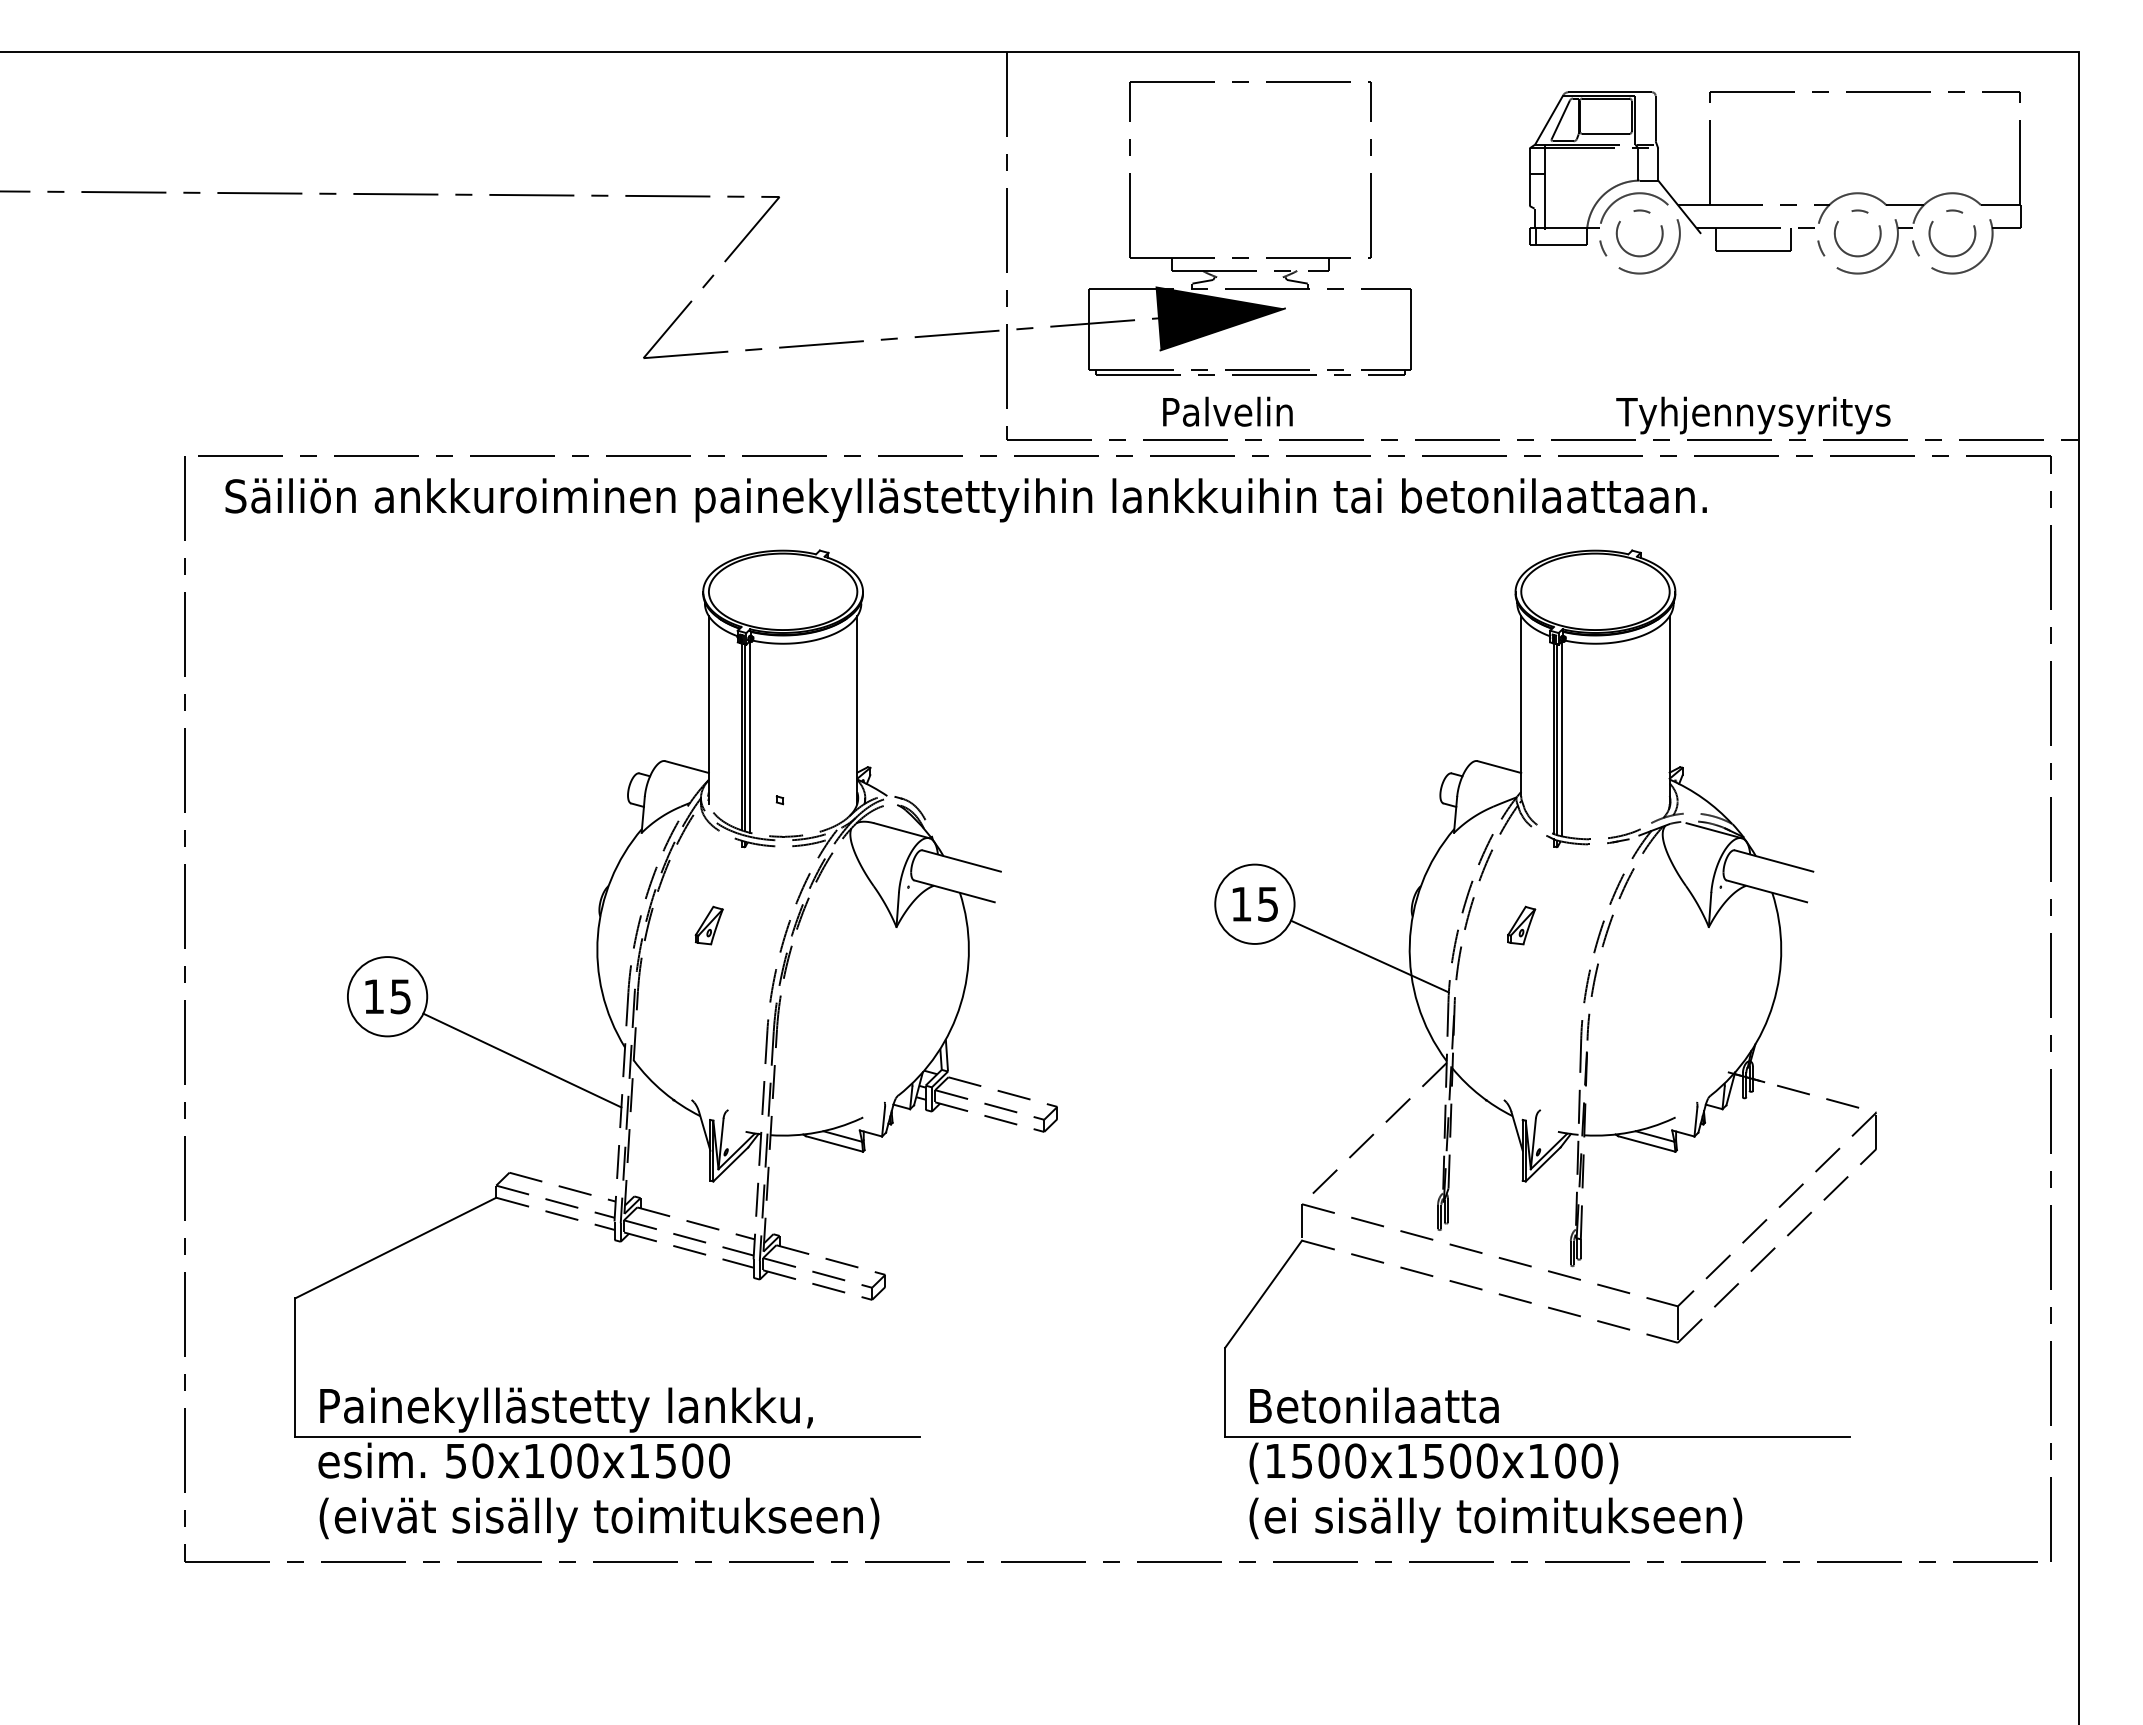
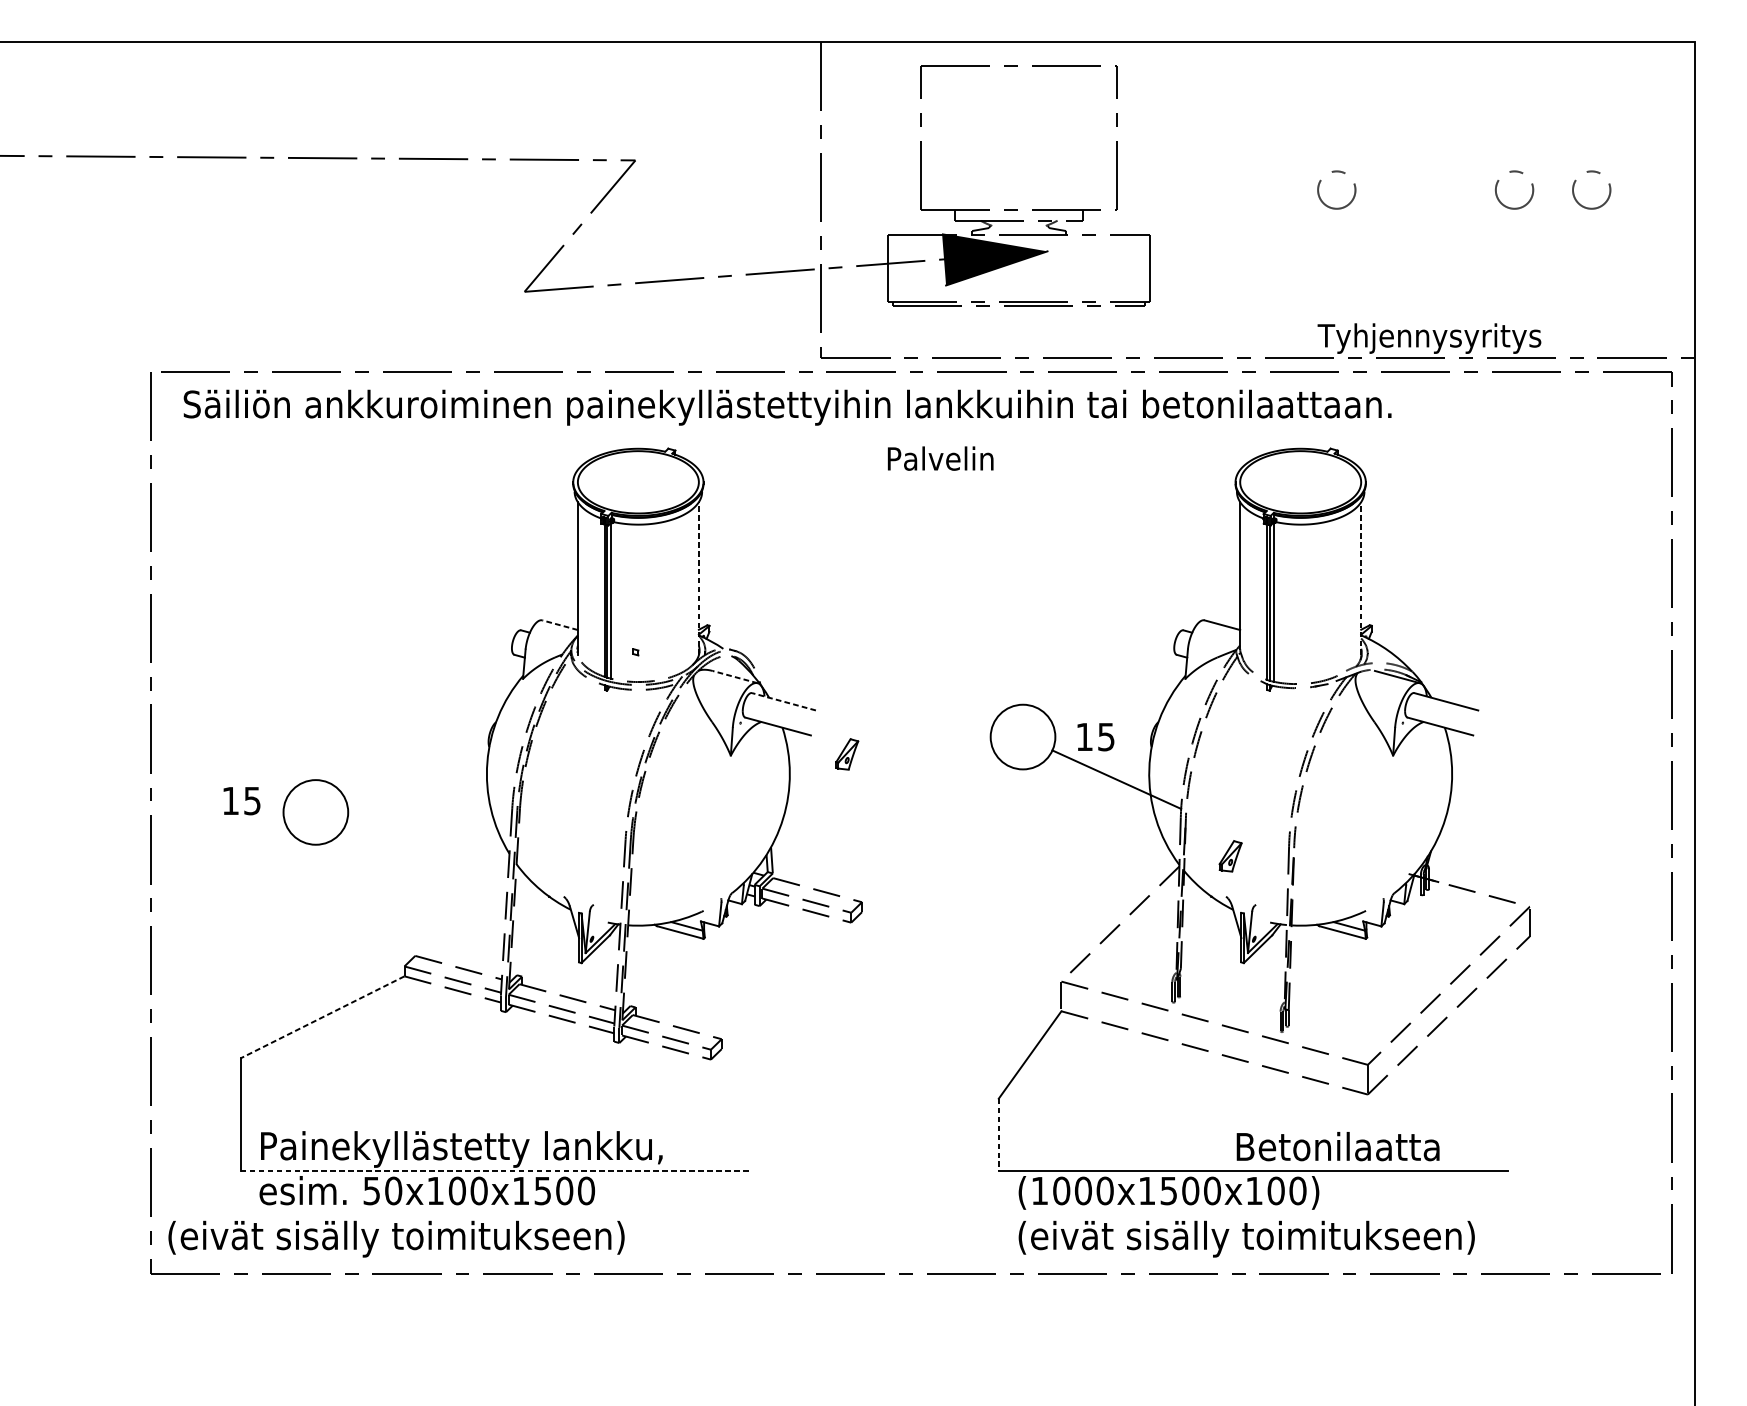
part: (1780, 204) -> (1451, 166), removed
text: (1227, 411) -> (940, 458), moved
line: (857, 710) -> (699, 579), solid -> dashed
line: (1669, 710) -> (1361, 579), solid -> dashed
line: (687, 767) -> (560, 625), solid -> dashed
line: (901, 830) -> (734, 676), solid -> dashed
line: (961, 861) -> (783, 702), solid -> dashed
text: (1254, 904) -> (1095, 737), moved
part: (708, 925) -> (846, 754), moved
part: (1521, 925) -> (1230, 856), moved
text: (387, 996) -> (241, 800), moved
line: (522, 1060) -> (425, 864), removed
line: (395, 1248) -> (322, 1017), solid -> dashed
line: (1225, 1392) -> (999, 1135), solid -> dashed
text: (1374, 1405) -> (1338, 1146), moved
line: (608, 1436) -> (496, 1170), solid -> dashed
text: (1301, 1460) -> (1061, 1190), (1500x1500x100) -> (1000x1500x100)
text: (599, 1519) -> (396, 1238), moved
text: (1555, 1519) -> (1268, 1238), (ei sisälly toimitukseen) -> (eivät sisälly toimitukseen)

